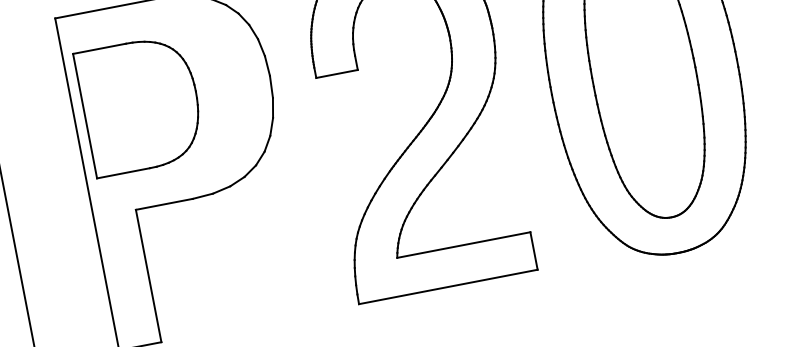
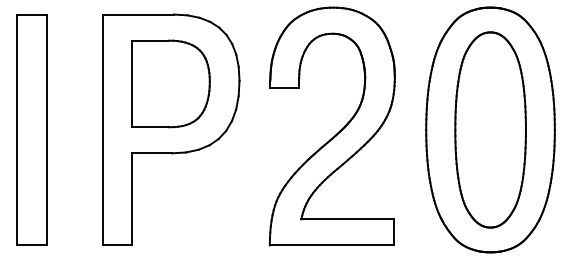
part: (139, 104) -> (170, 83), moved

